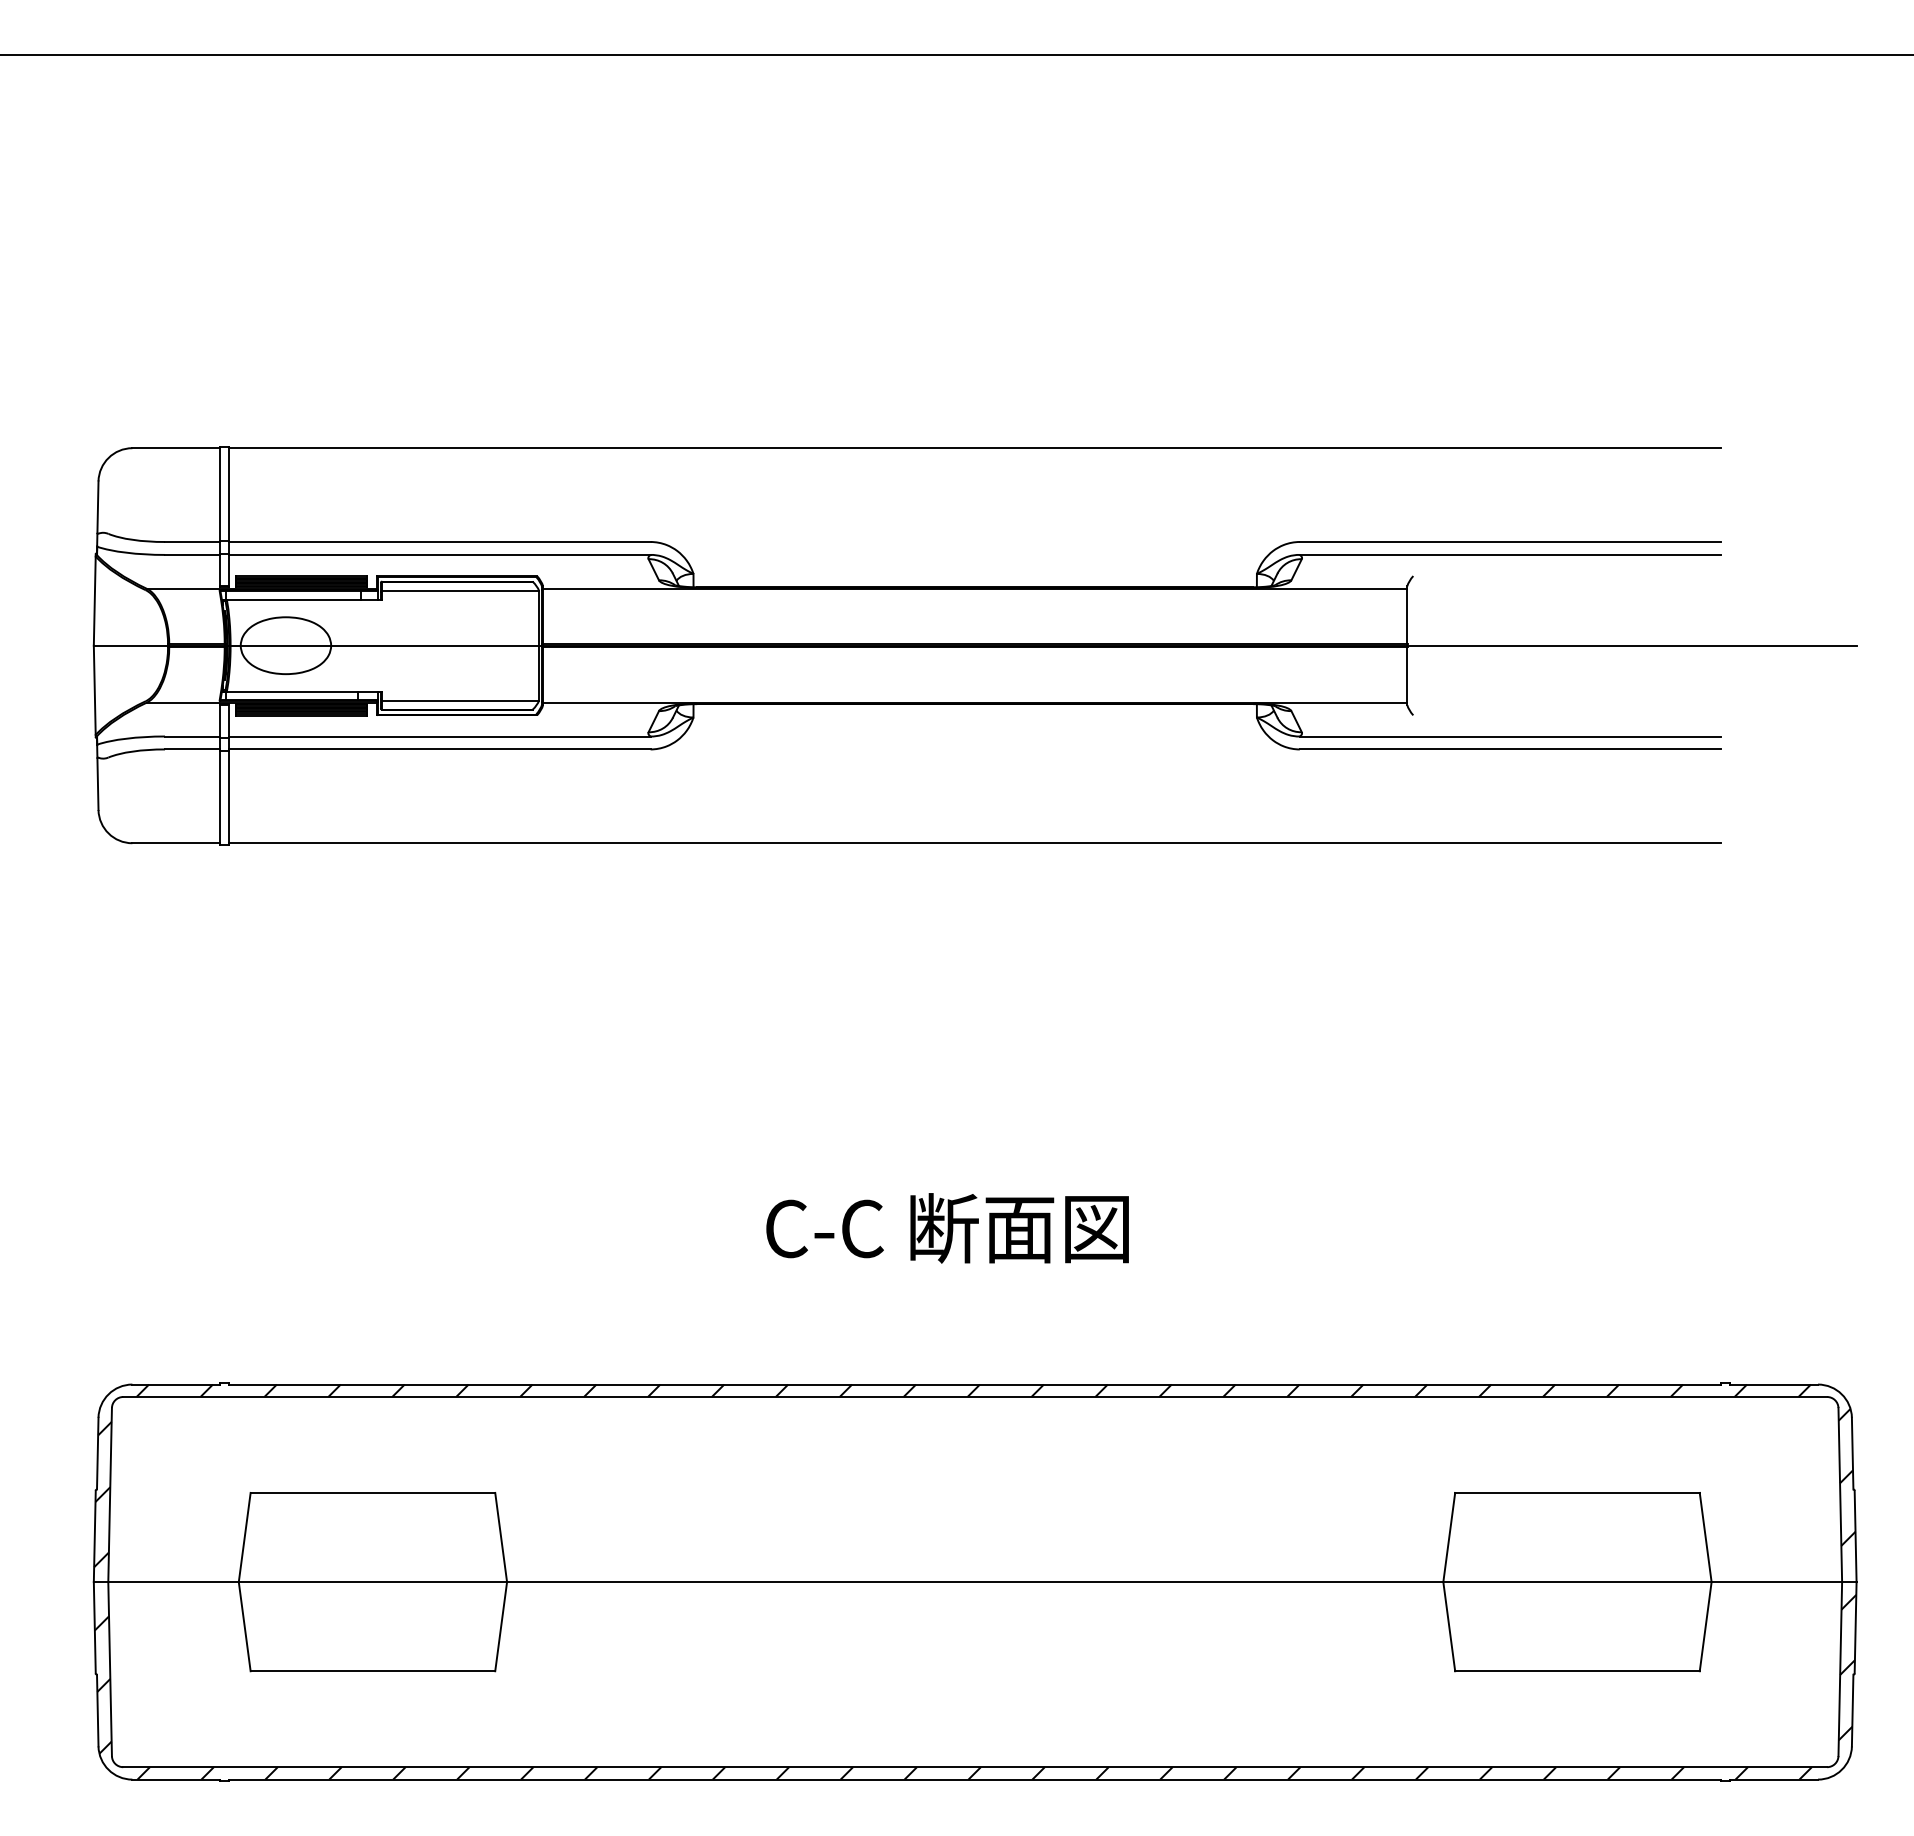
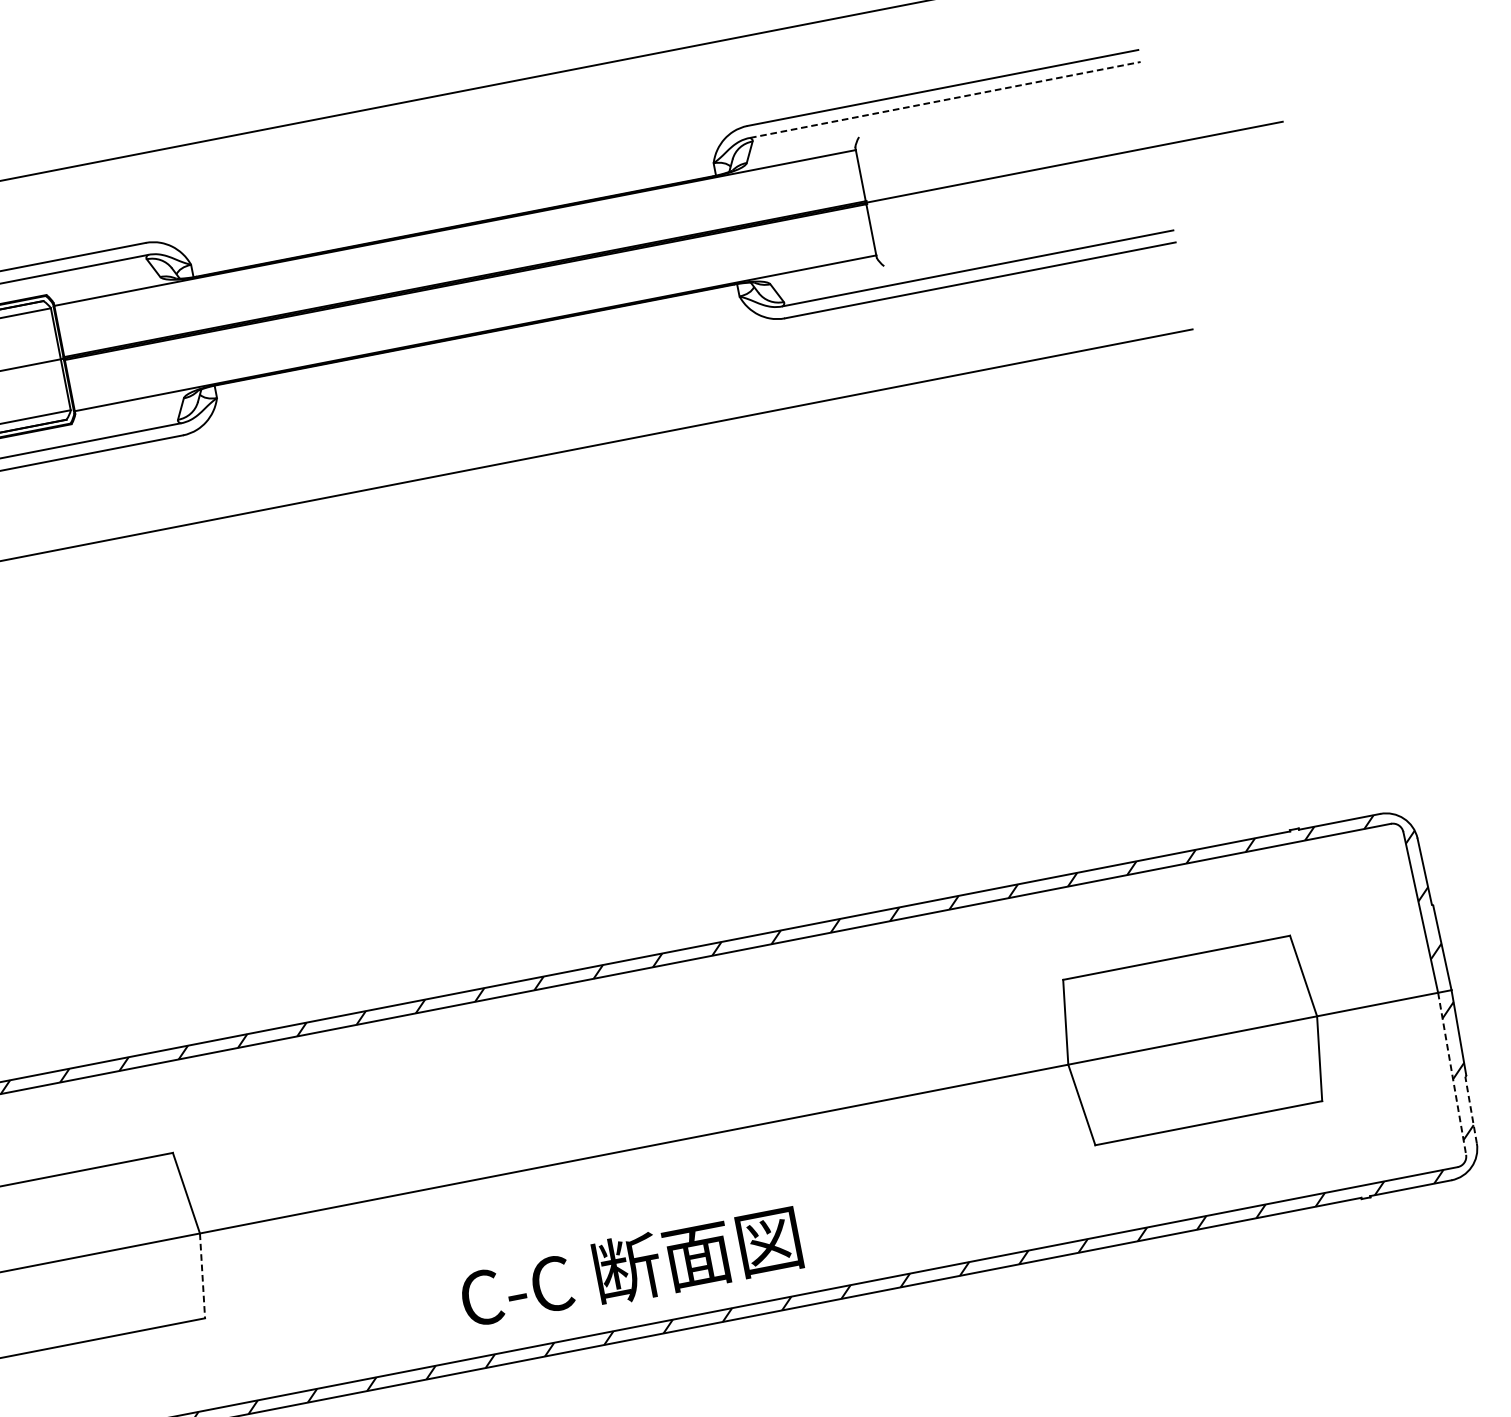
line: (1510, 554) -> (945, 99), solid -> dashed
text: (947, 1228) -> (630, 1268), moved
line: (501, 1626) -> (202, 1275), solid -> dashed
line: (1840, 1669) -> (1452, 1074), solid -> dashed
line: (1852, 1710) -> (1470, 1110), solid -> dashed

